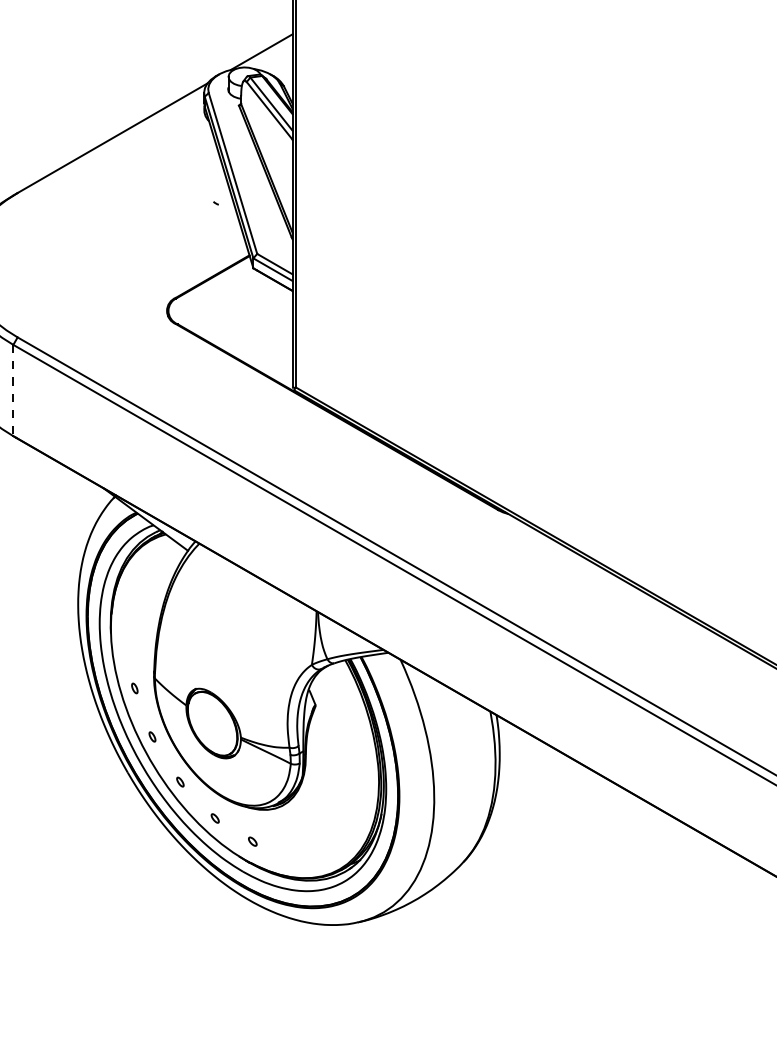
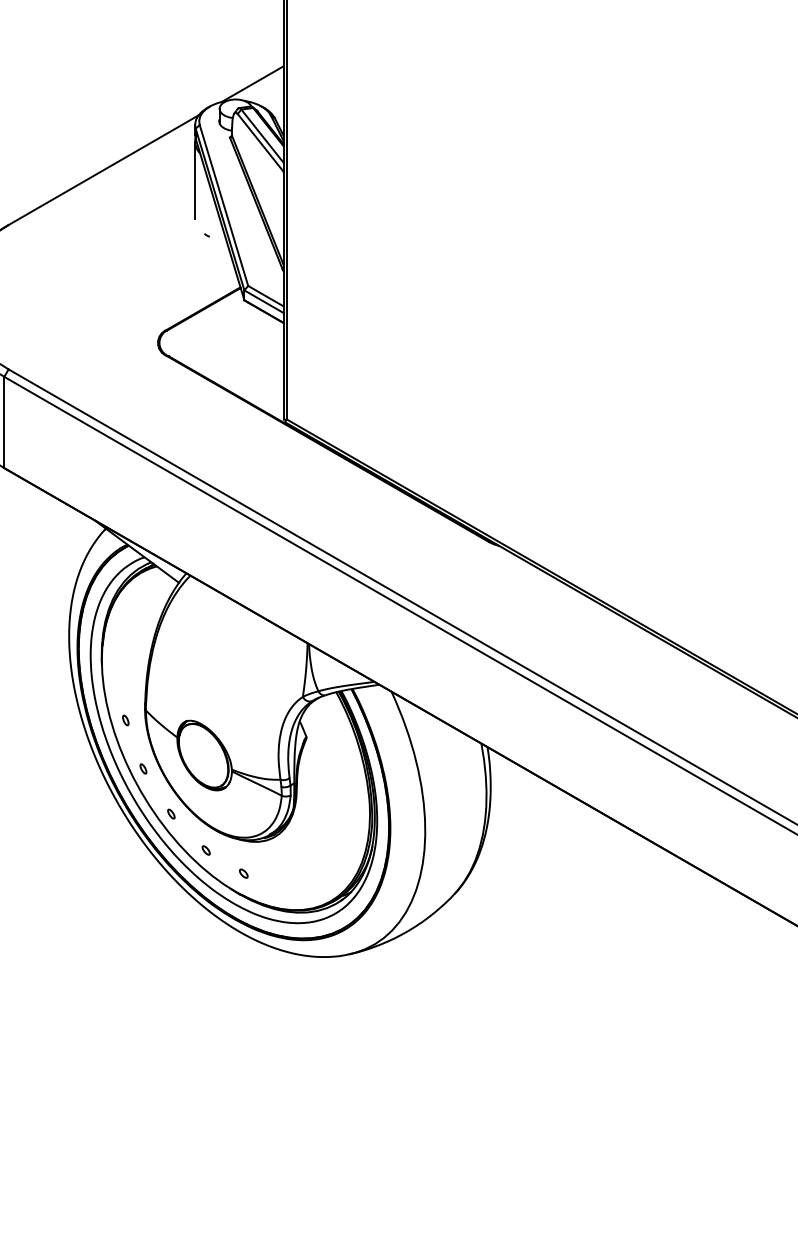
line: (204, 148) -> (195, 180), added
line: (13, 390) -> (4, 422), dashed -> solid

